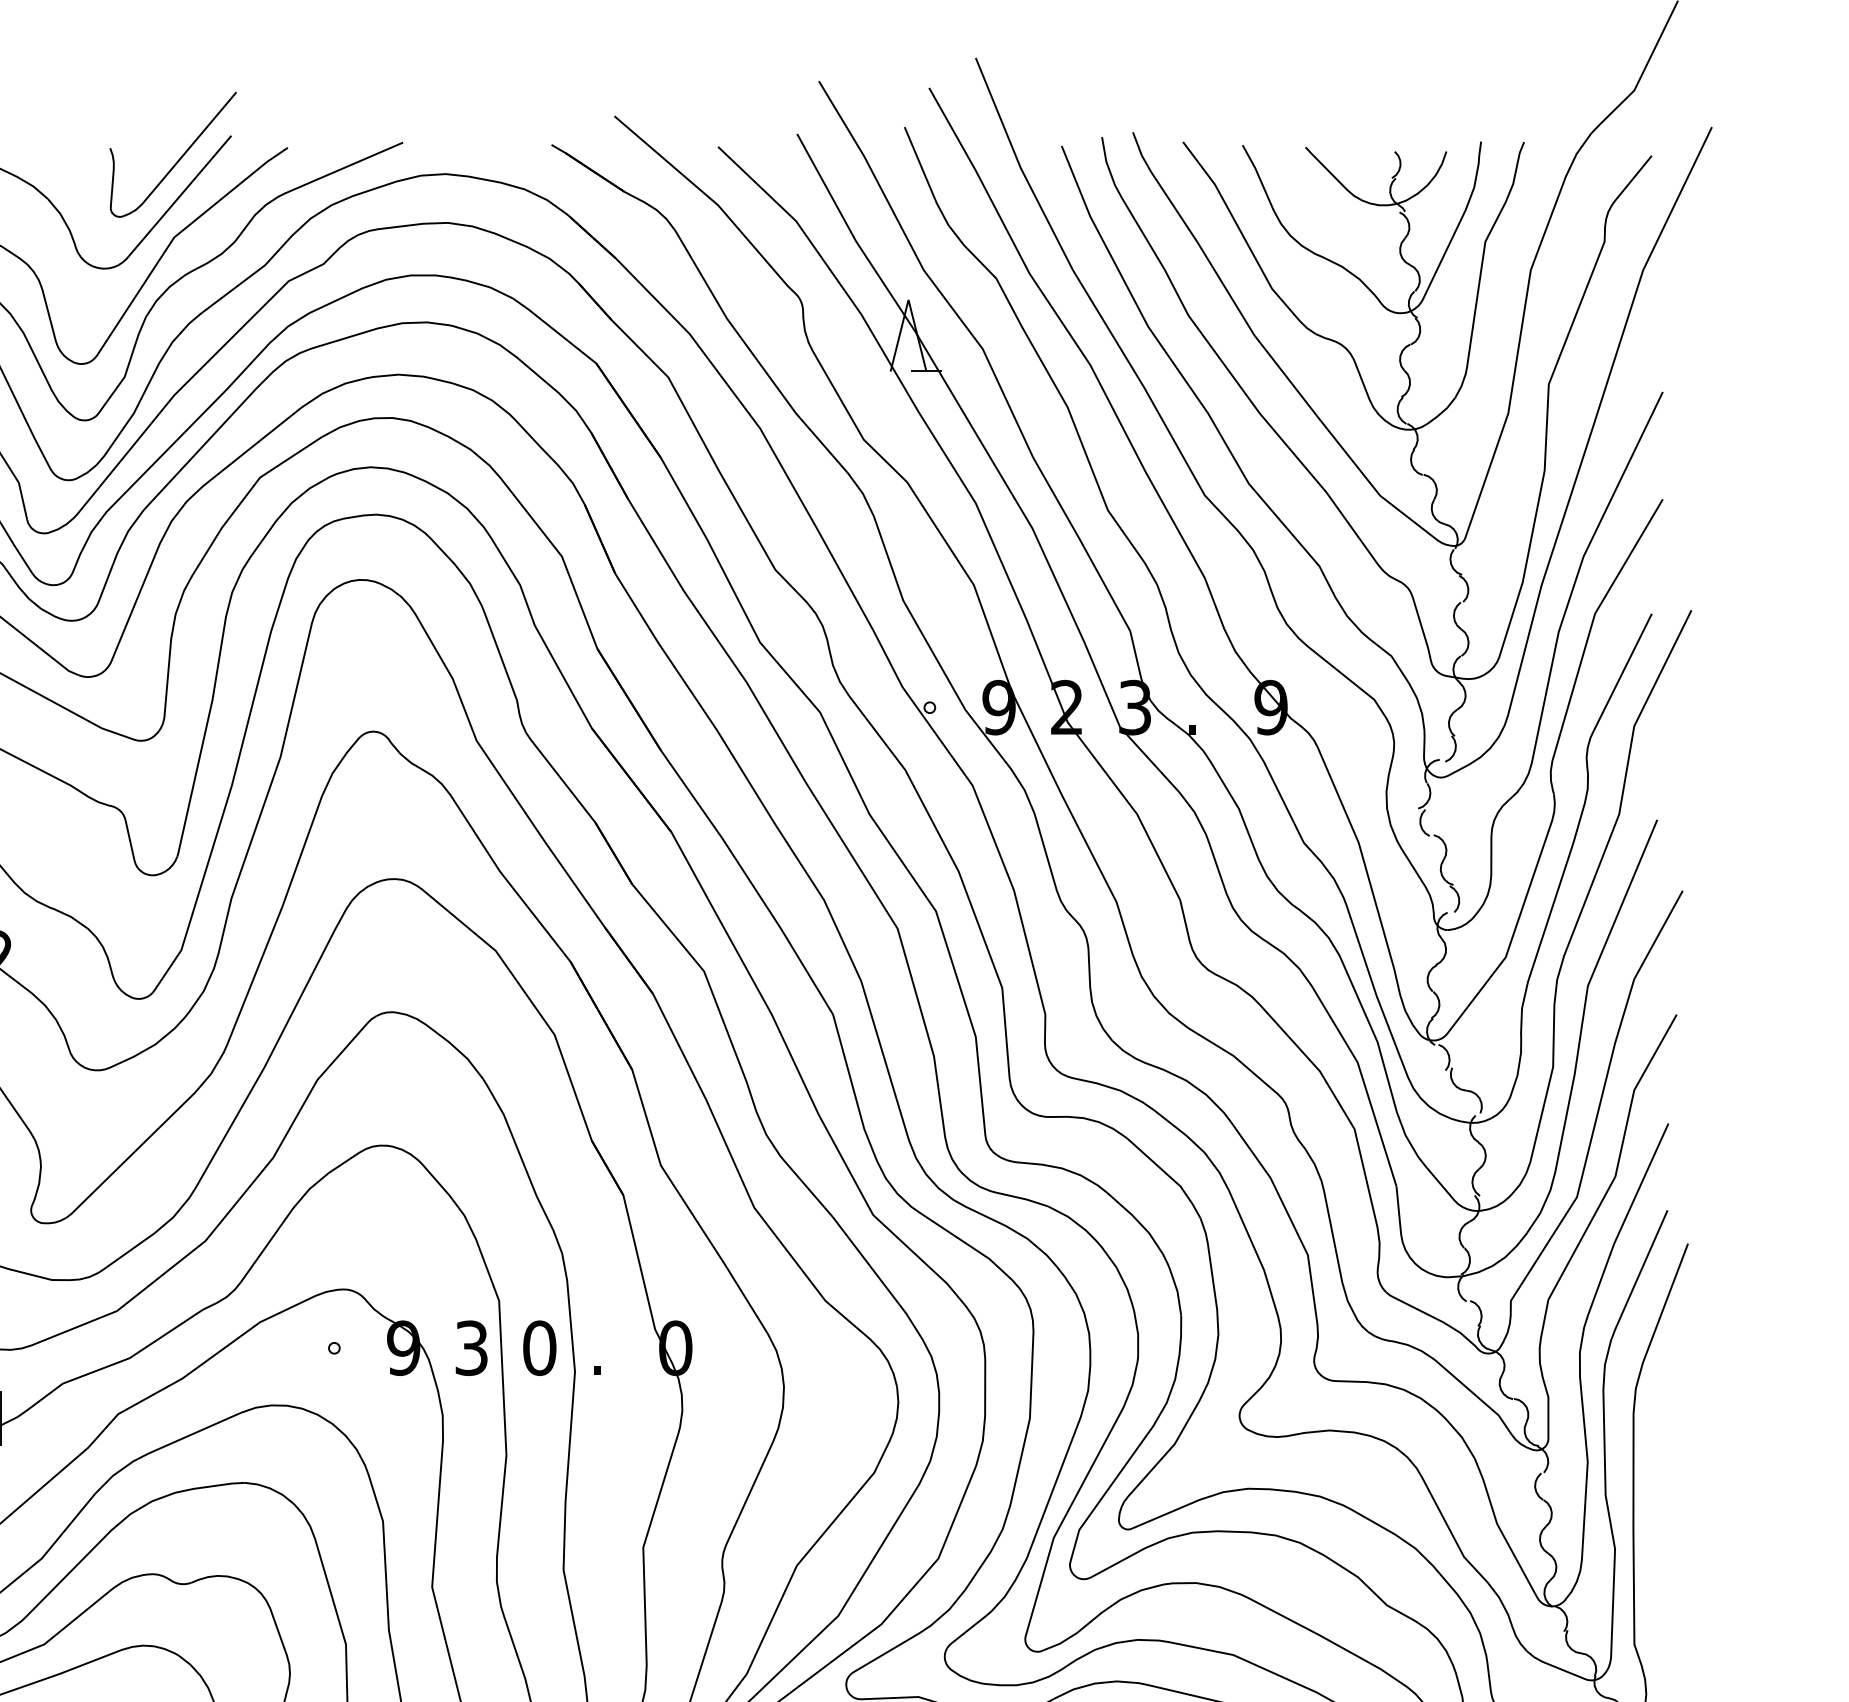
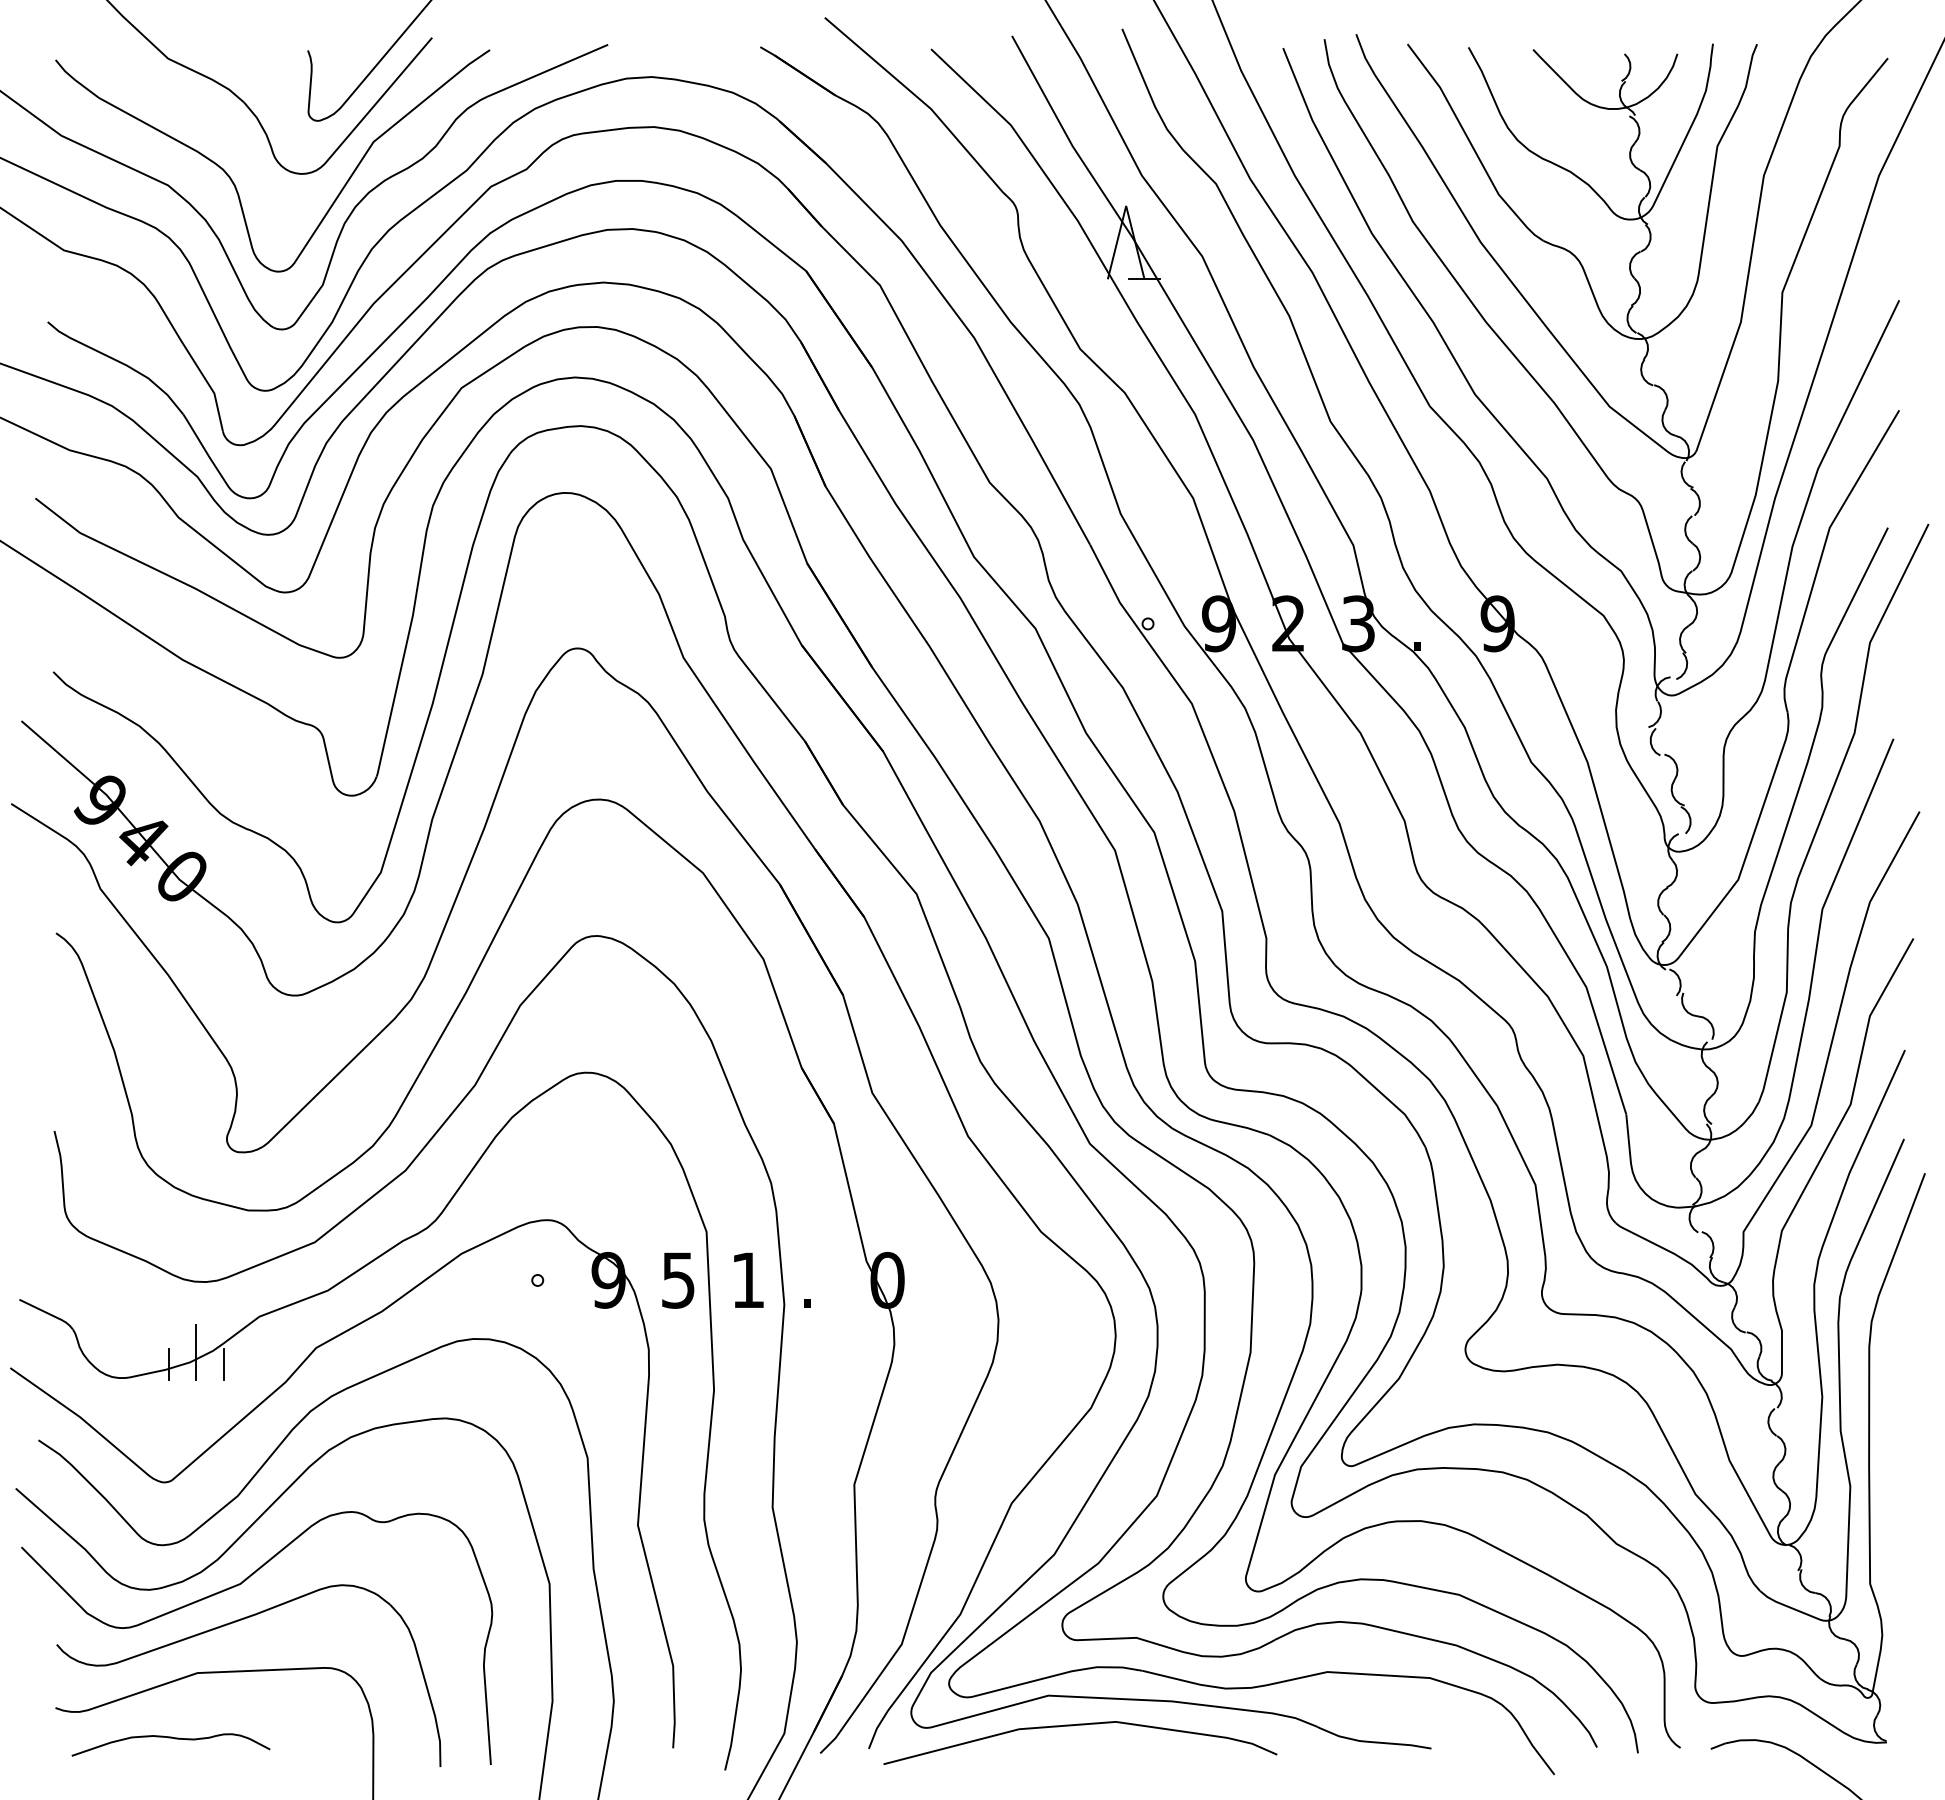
text: (471, 1347) -> (678, 1279), 3 -> 5
text: (540, 1348) -> (748, 1280), 0 -> 1
line: (27, 1430) -> (223, 1364), added

